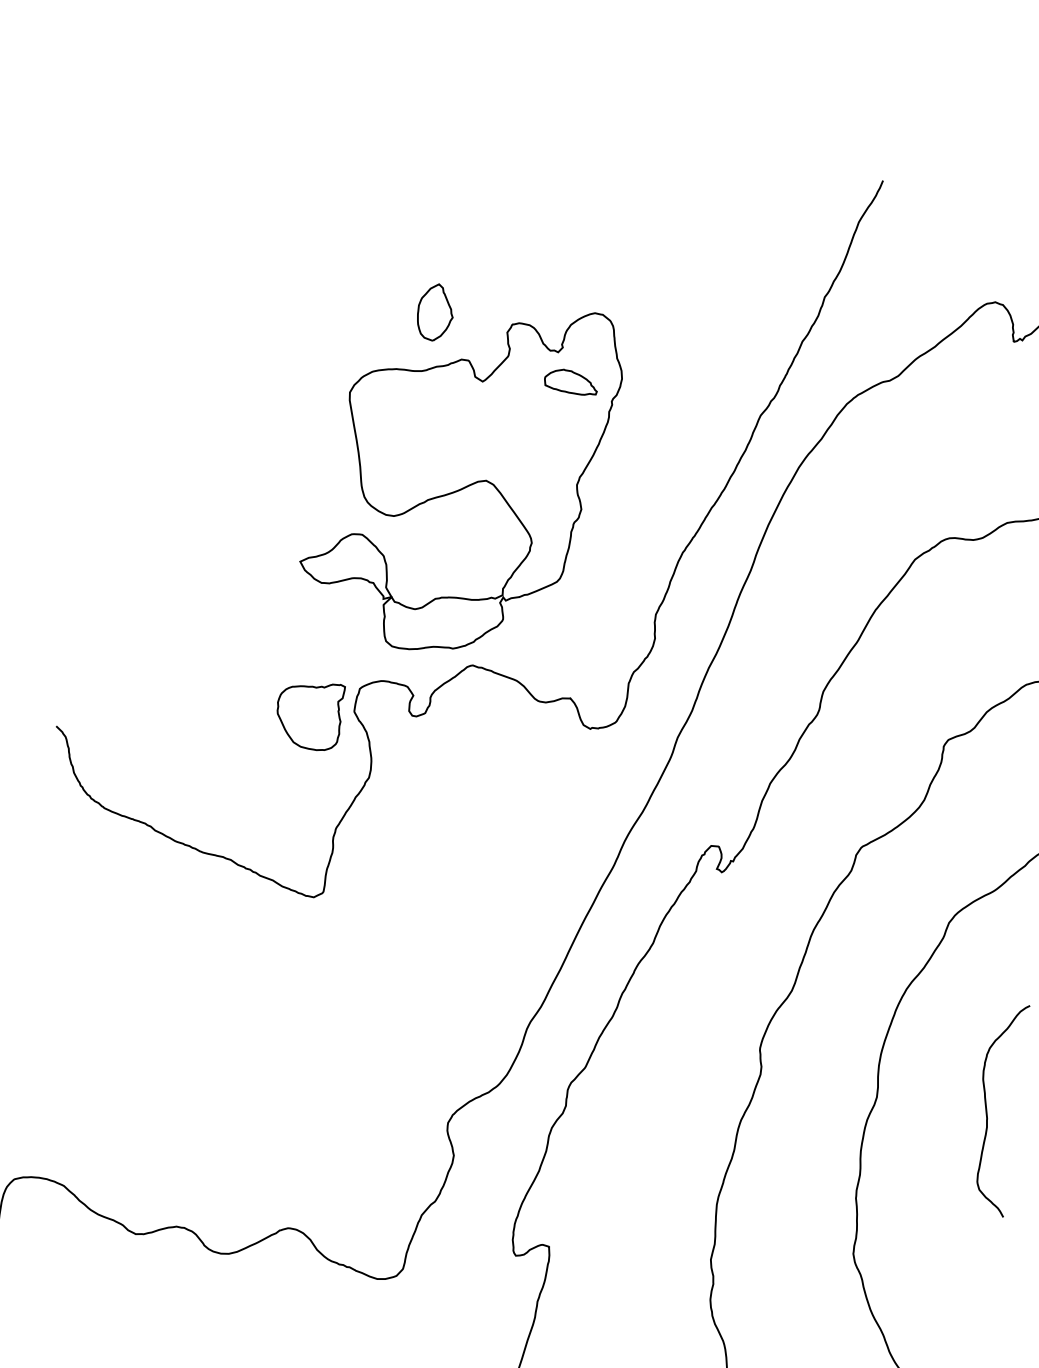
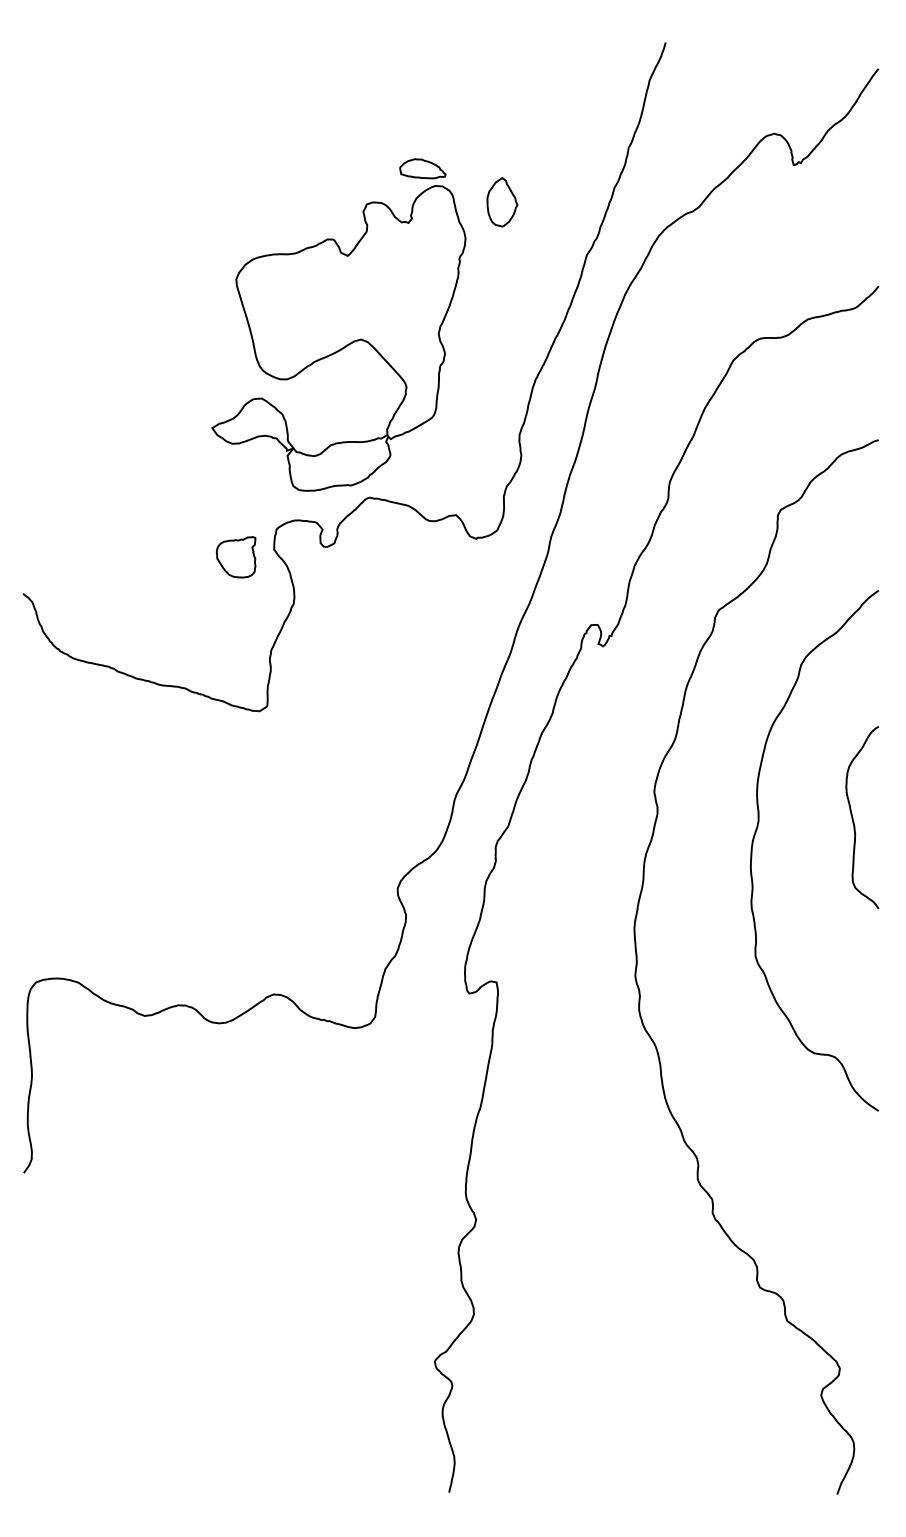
part: (435, 312) -> (502, 202), moved
part: (570, 381) -> (422, 168), moved
part: (308, 715) -> (235, 557), size x0.7

